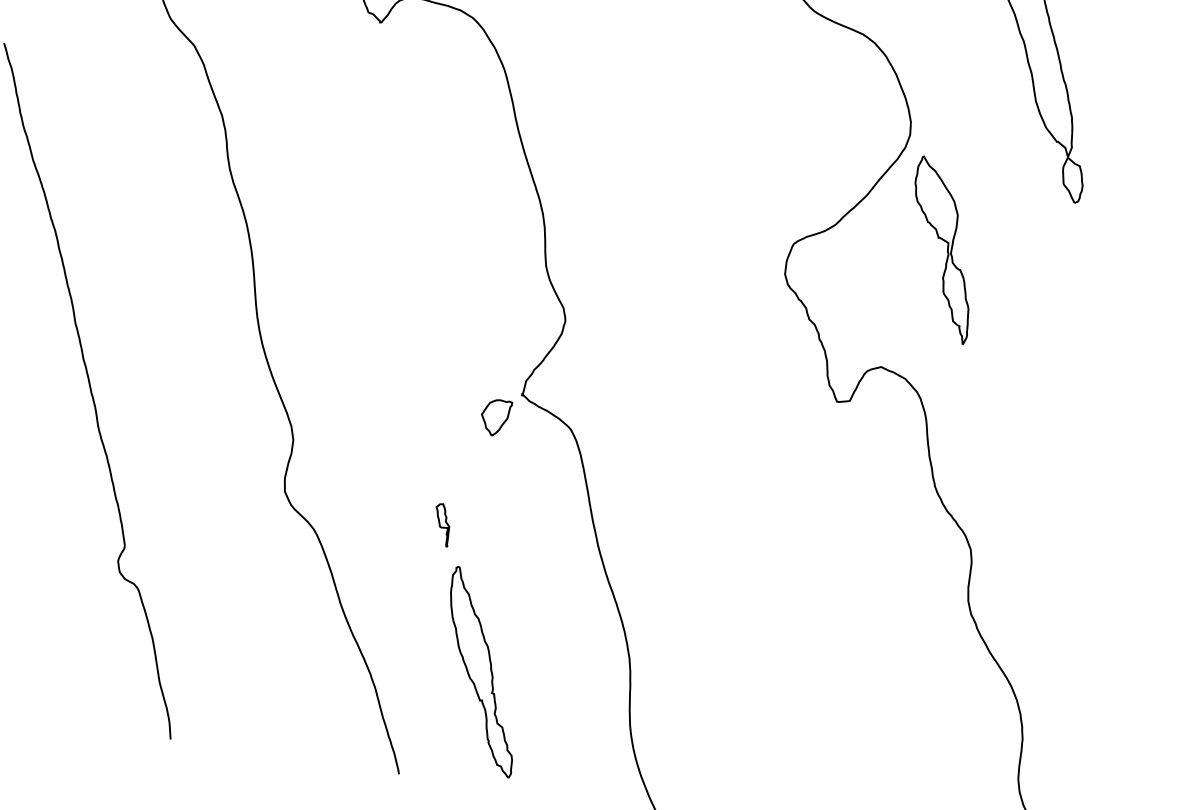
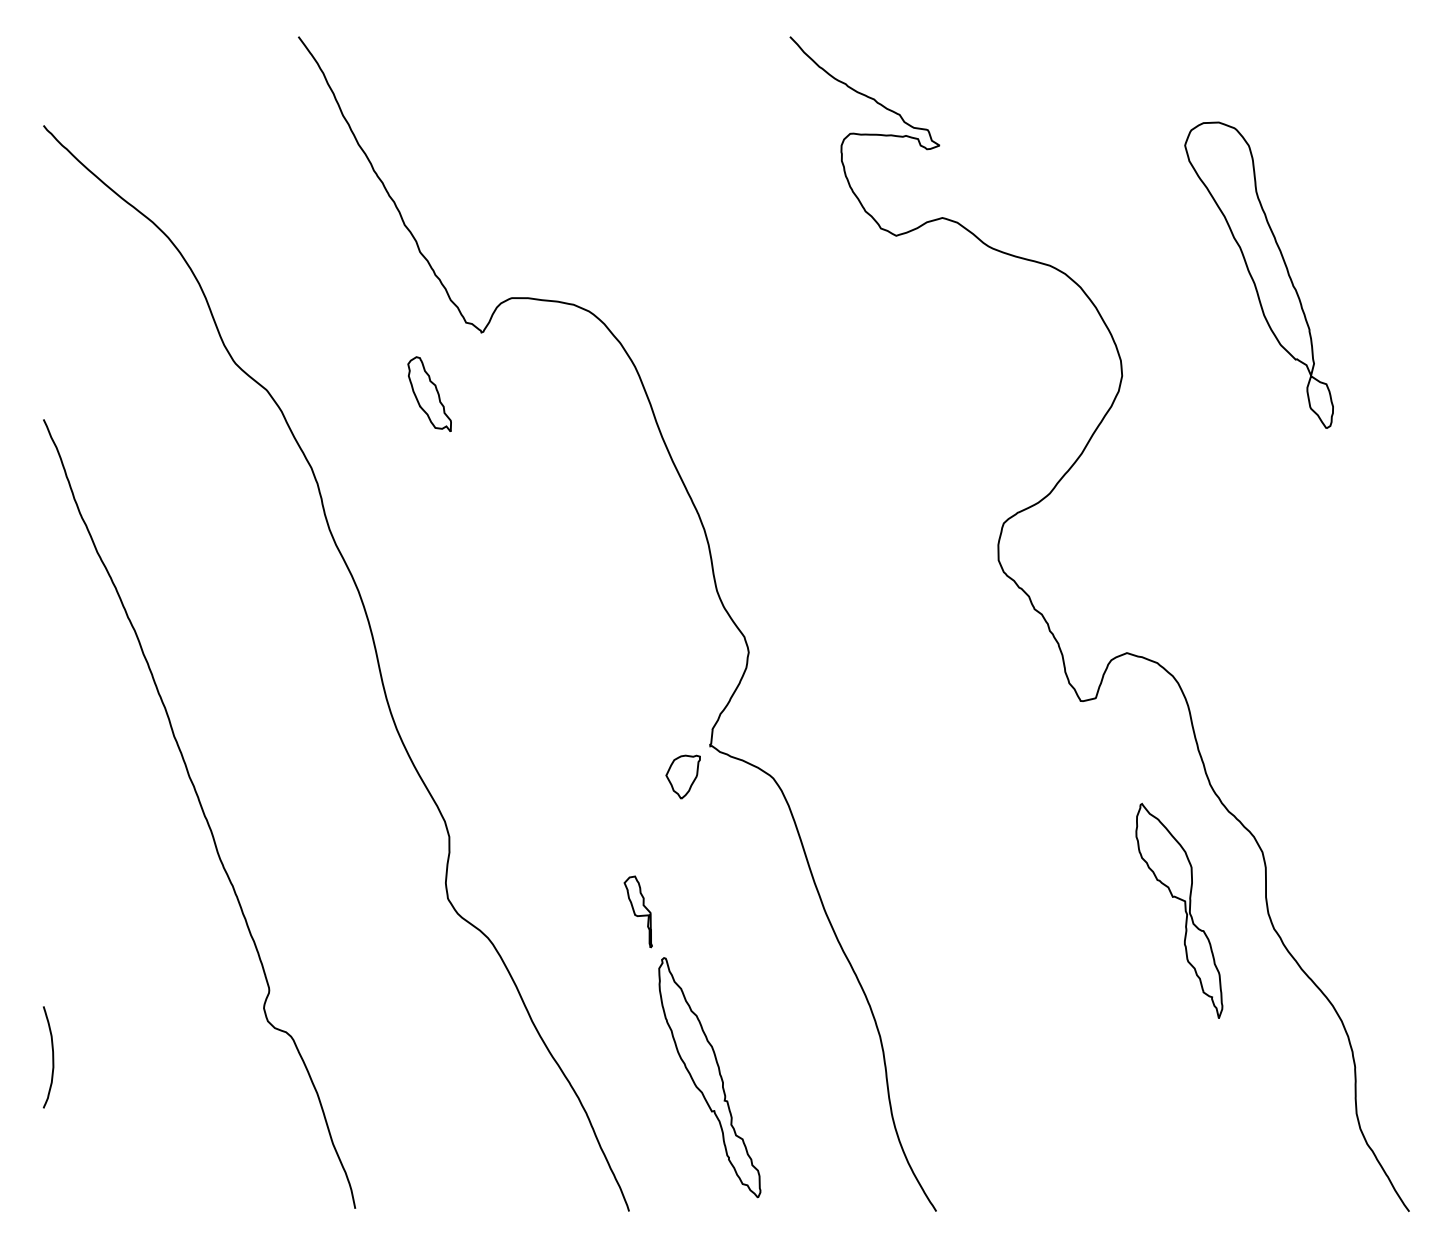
part: (329, 67) -> (429, 393), added
part: (942, 250) -> (1179, 910), moved
part: (441, 524) -> (637, 911), size x1.43

